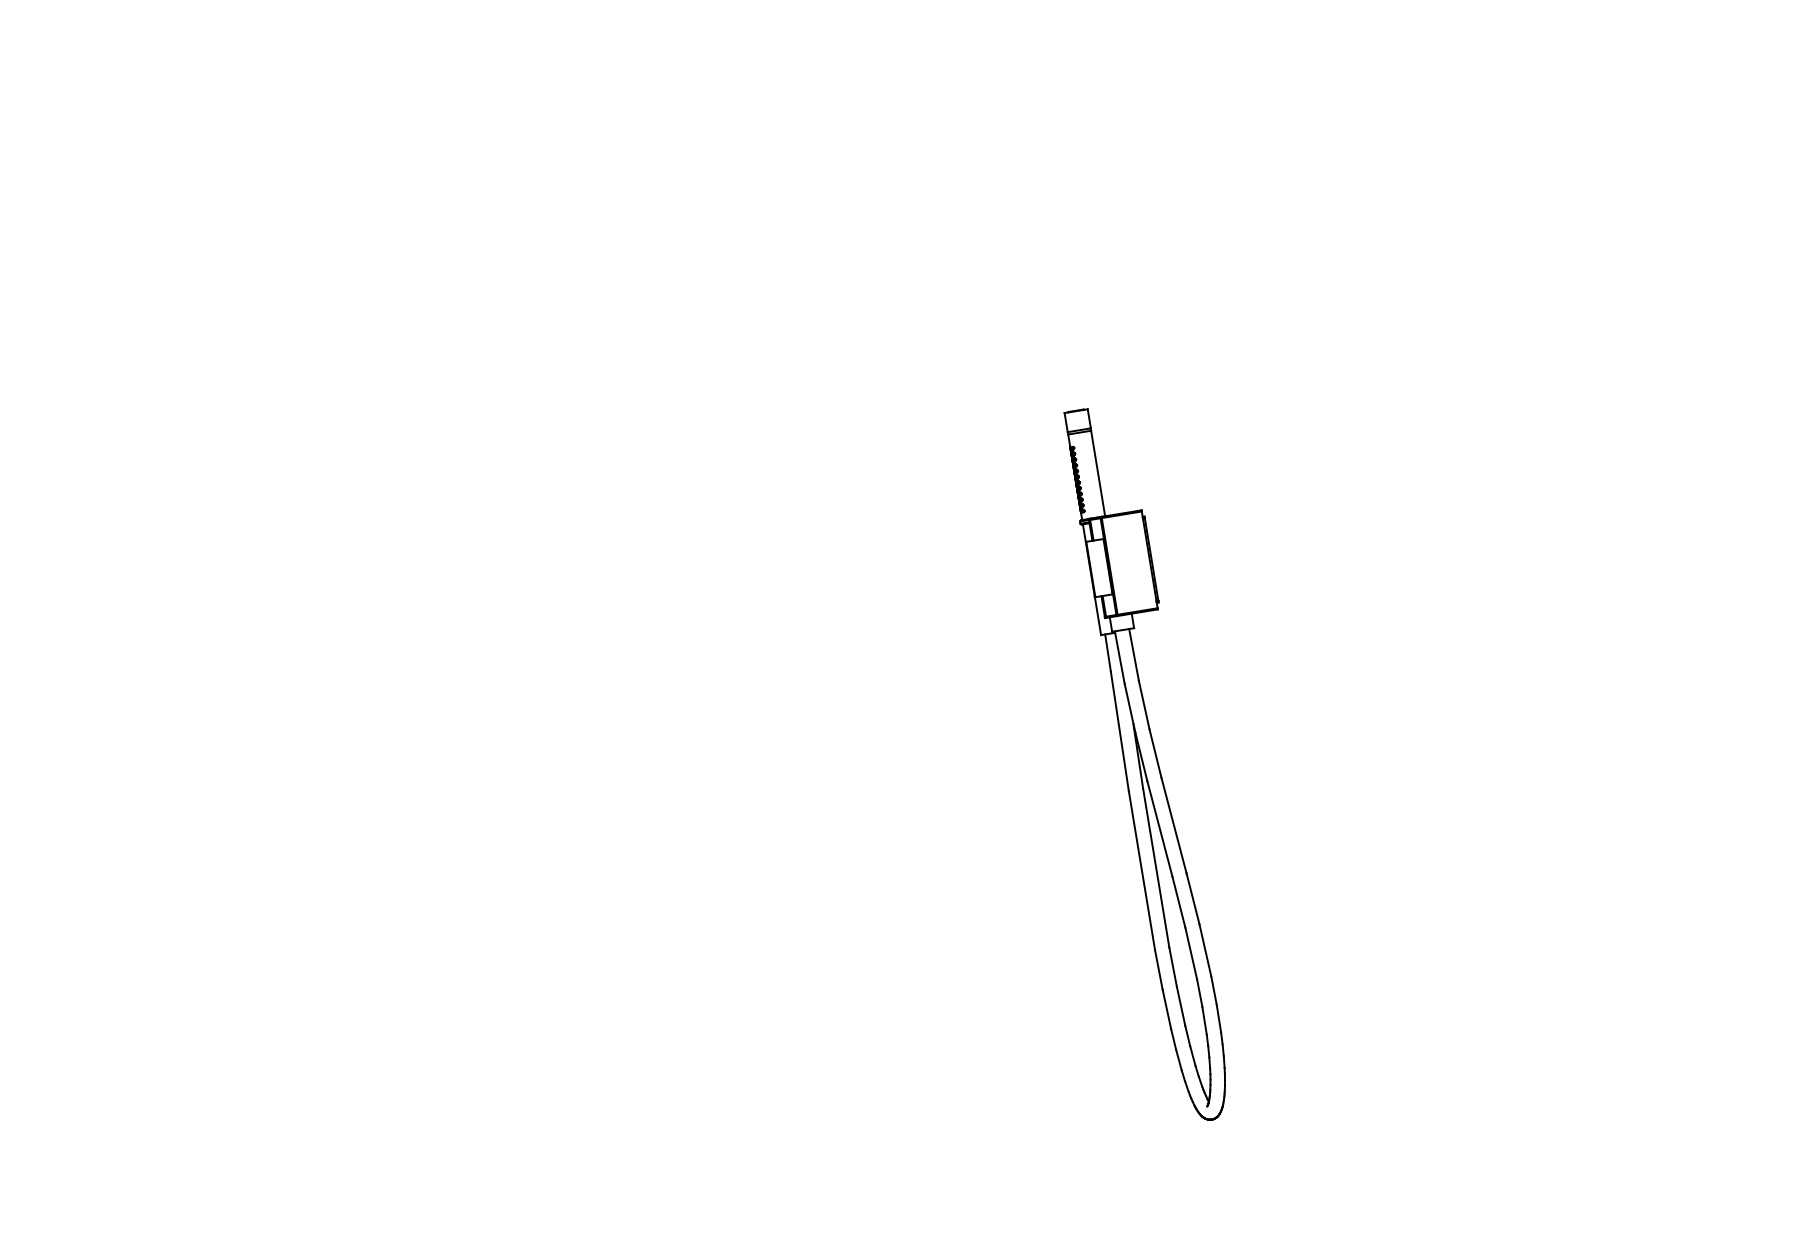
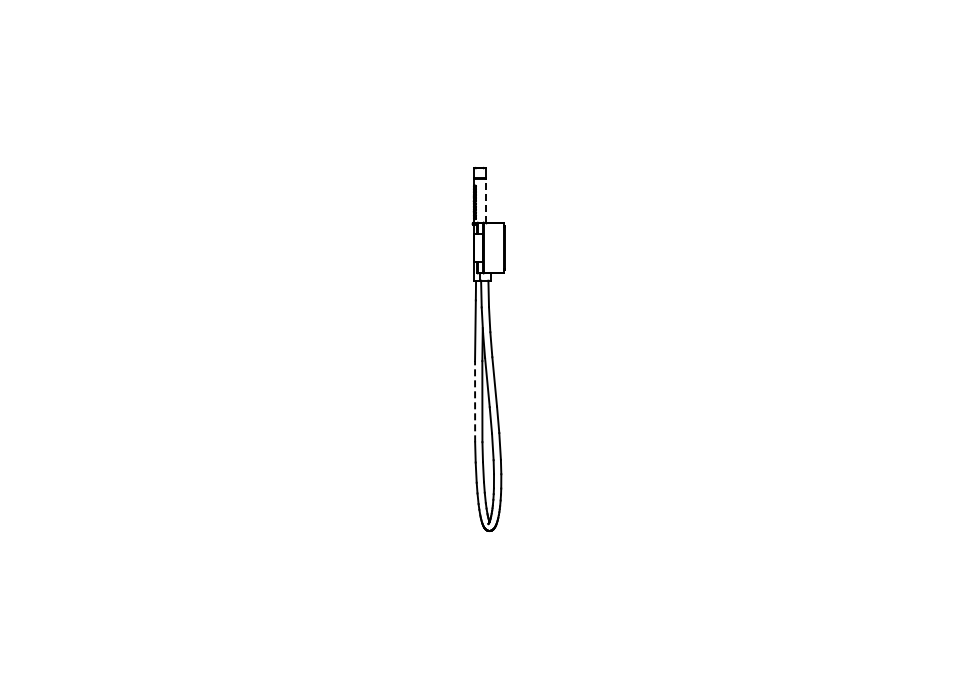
line: (1097, 472) -> (485, 200), solid -> dashed
line: (1142, 870) -> (475, 401), solid -> dashed

